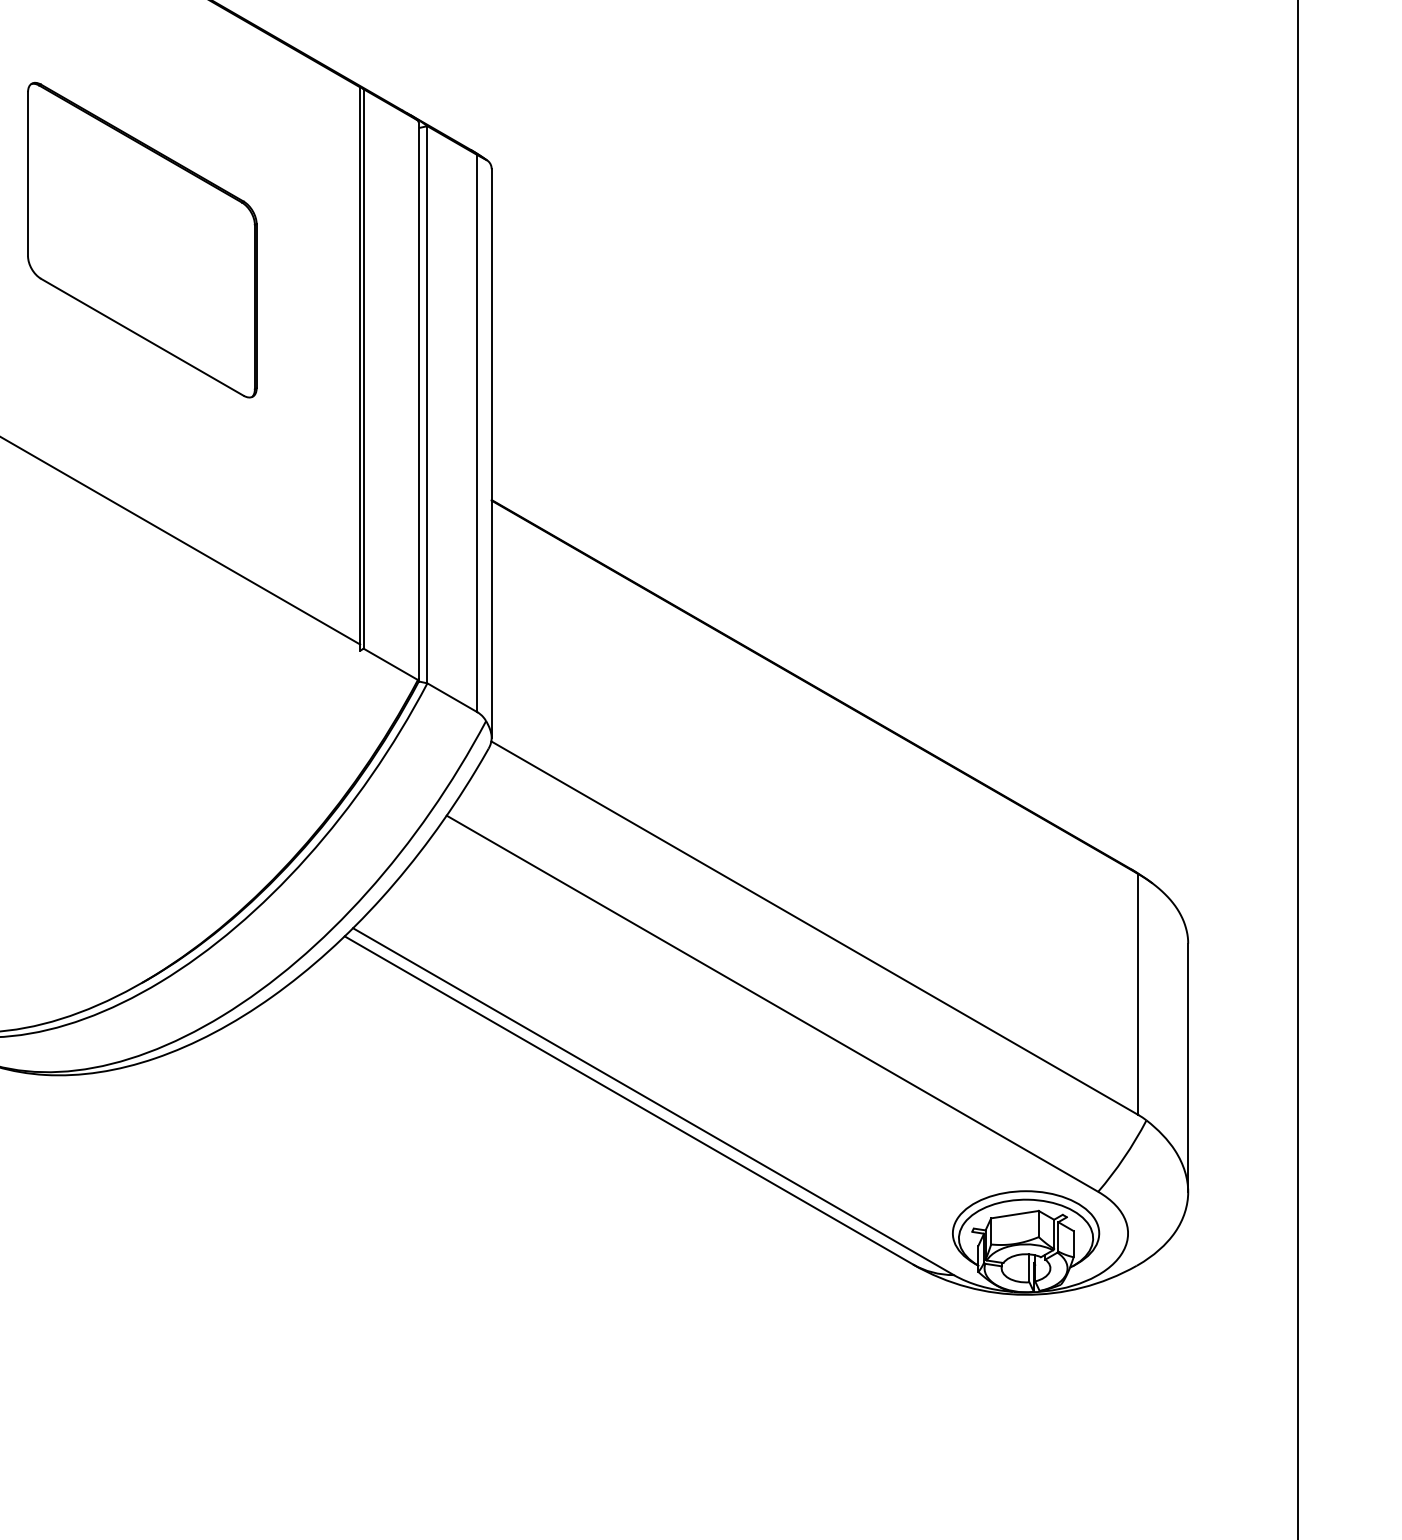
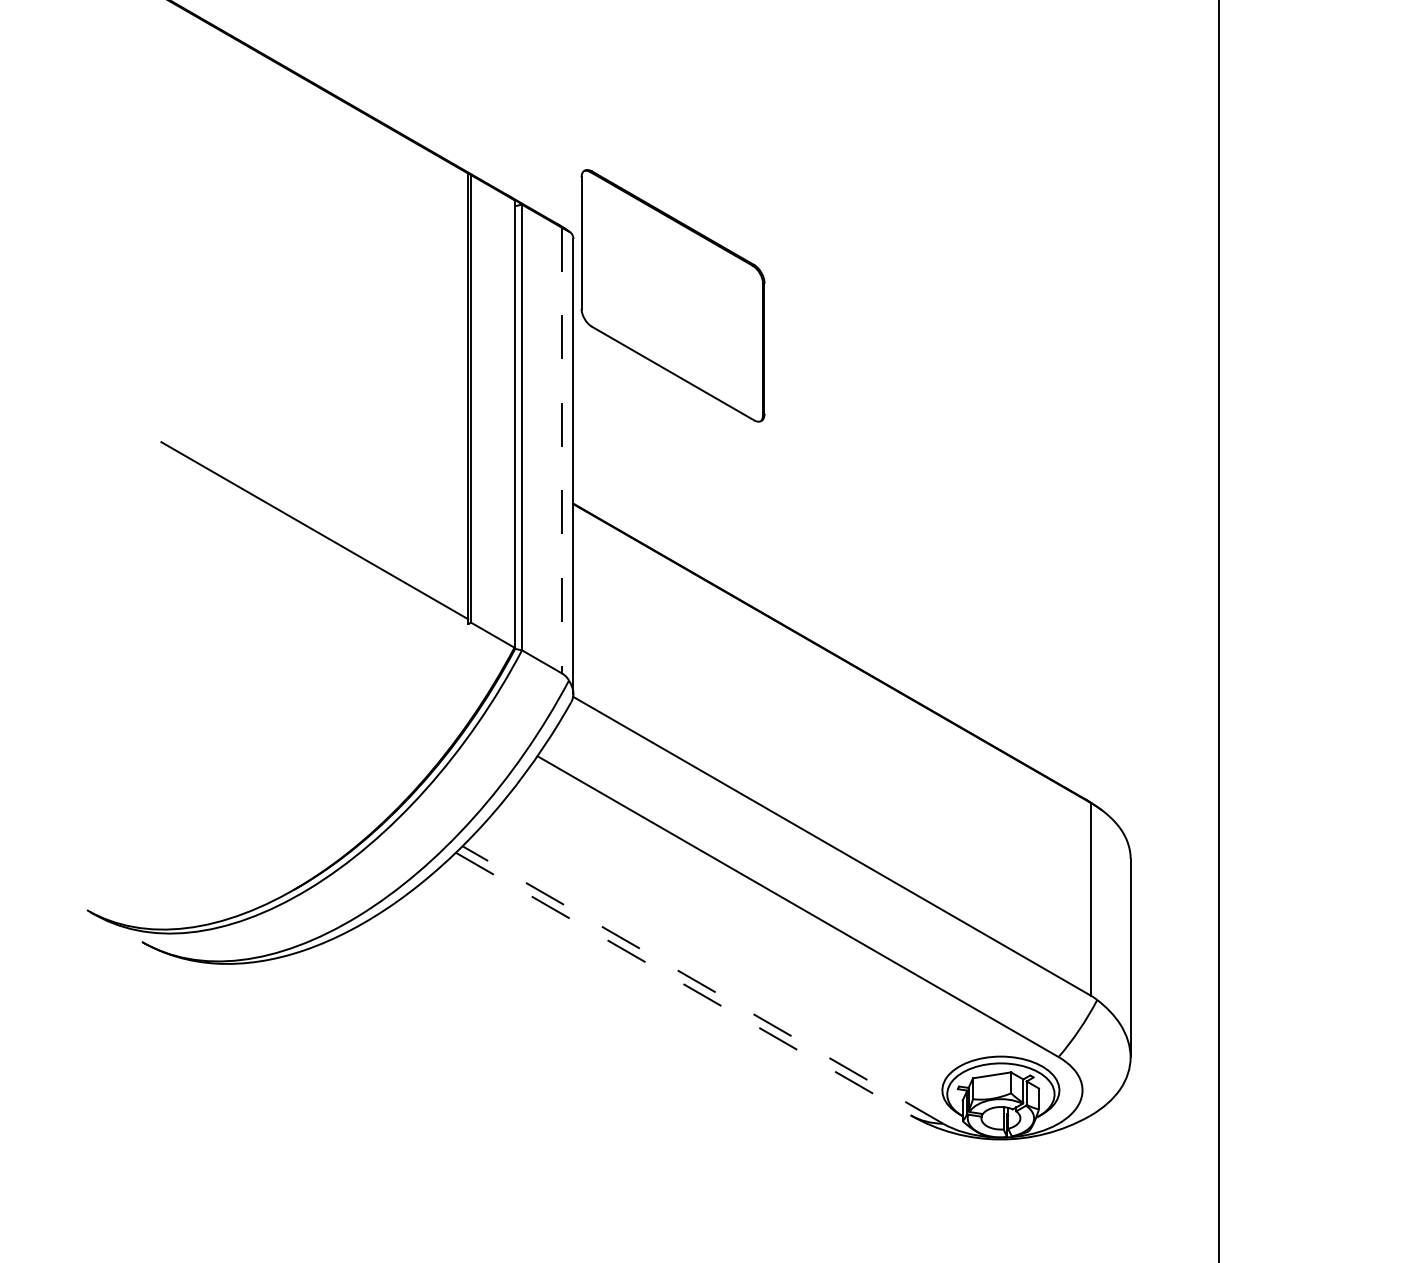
part: (141, 239) -> (672, 295), moved
line: (477, 433) -> (562, 450), solid -> dashed
line: (629, 1101) -> (683, 984), solid -> dashed
line: (652, 1101) -> (702, 984), solid -> dashed

